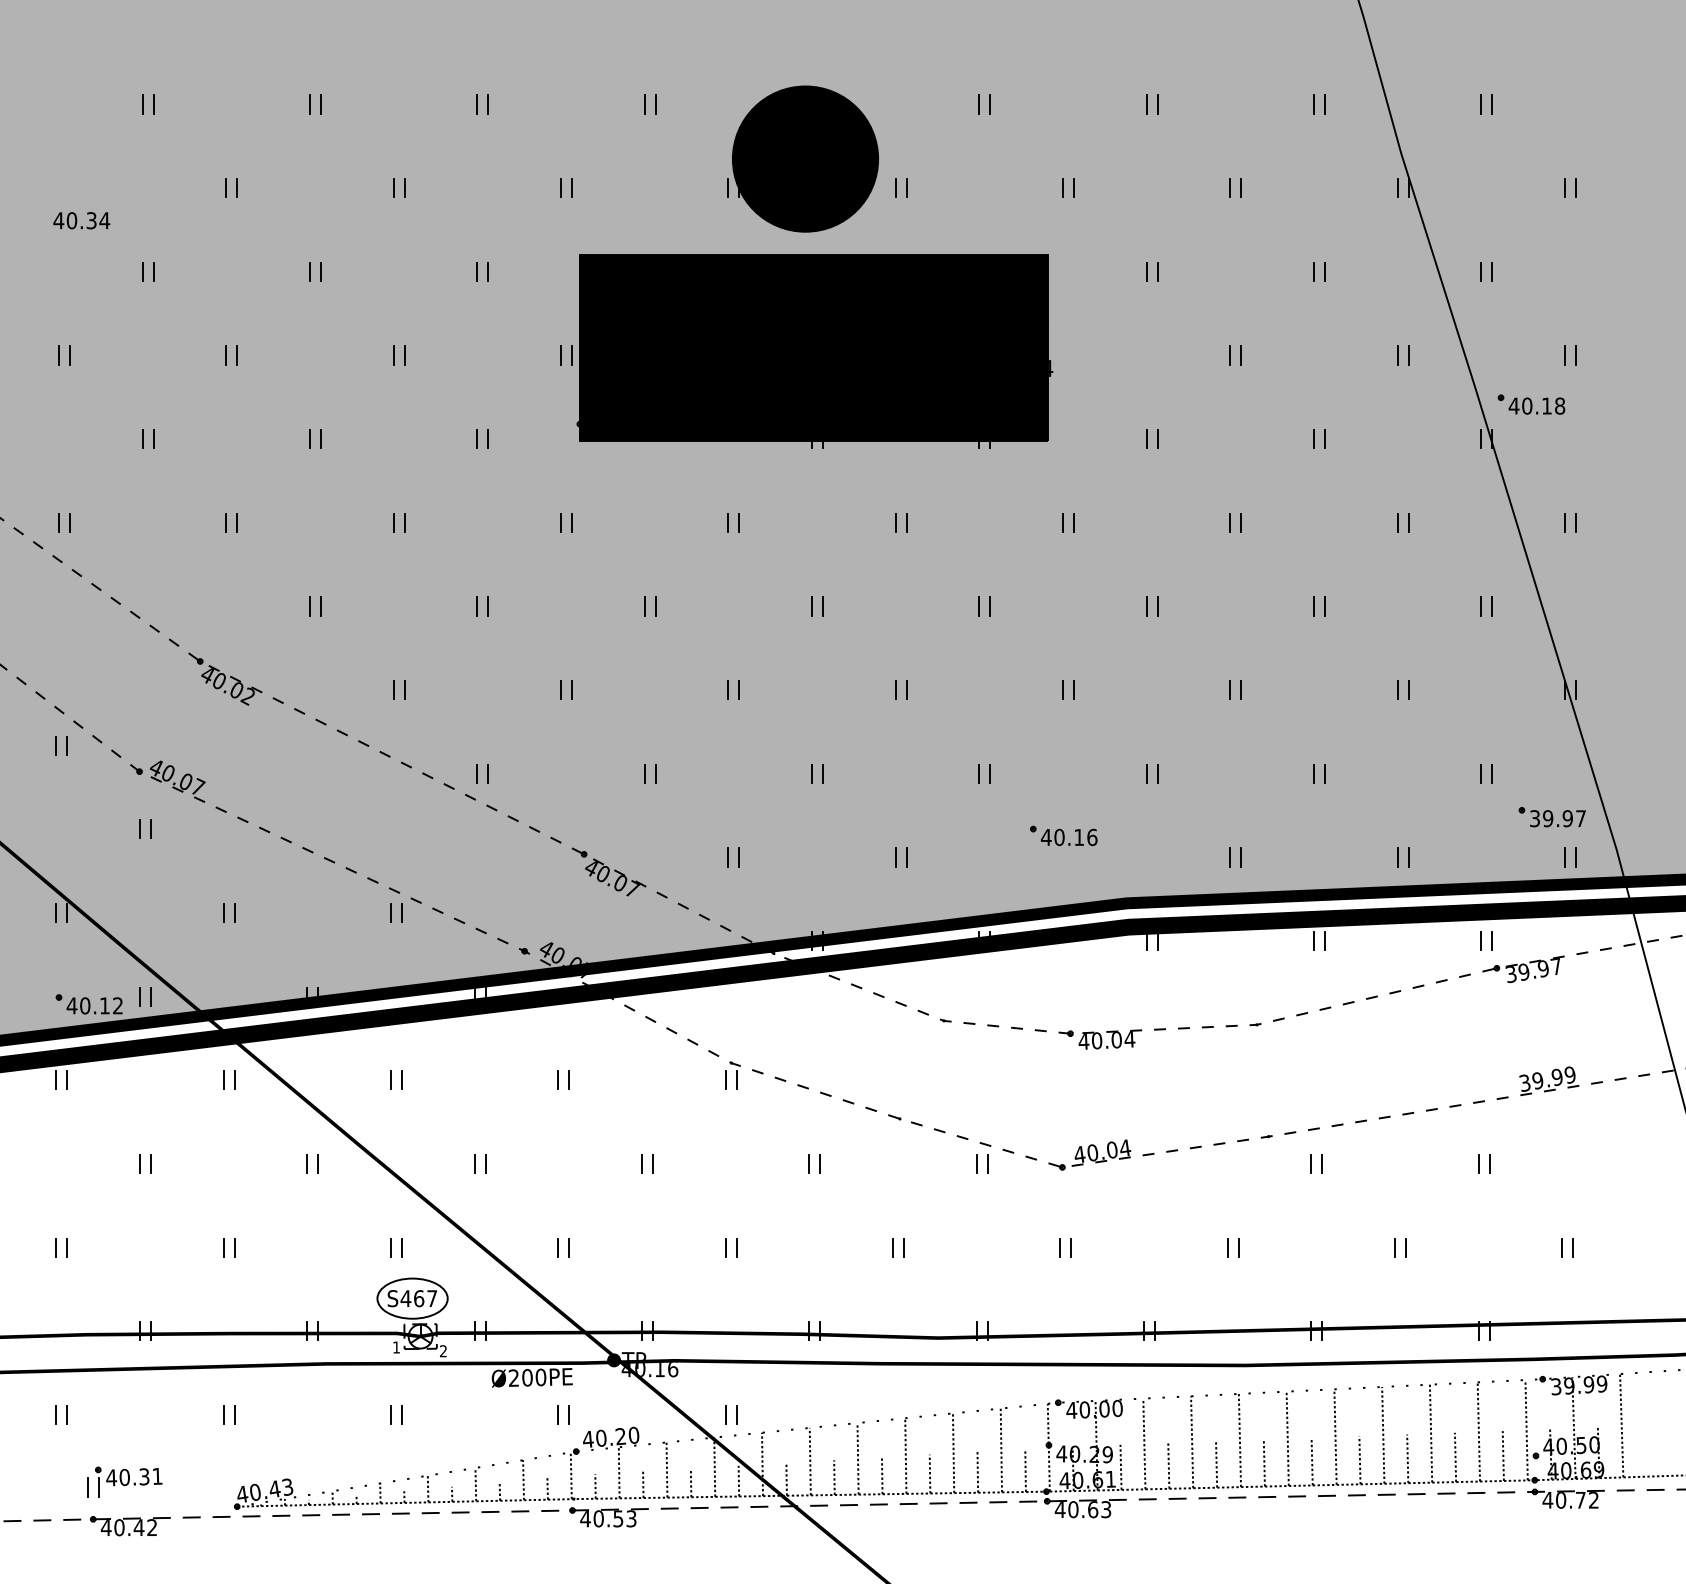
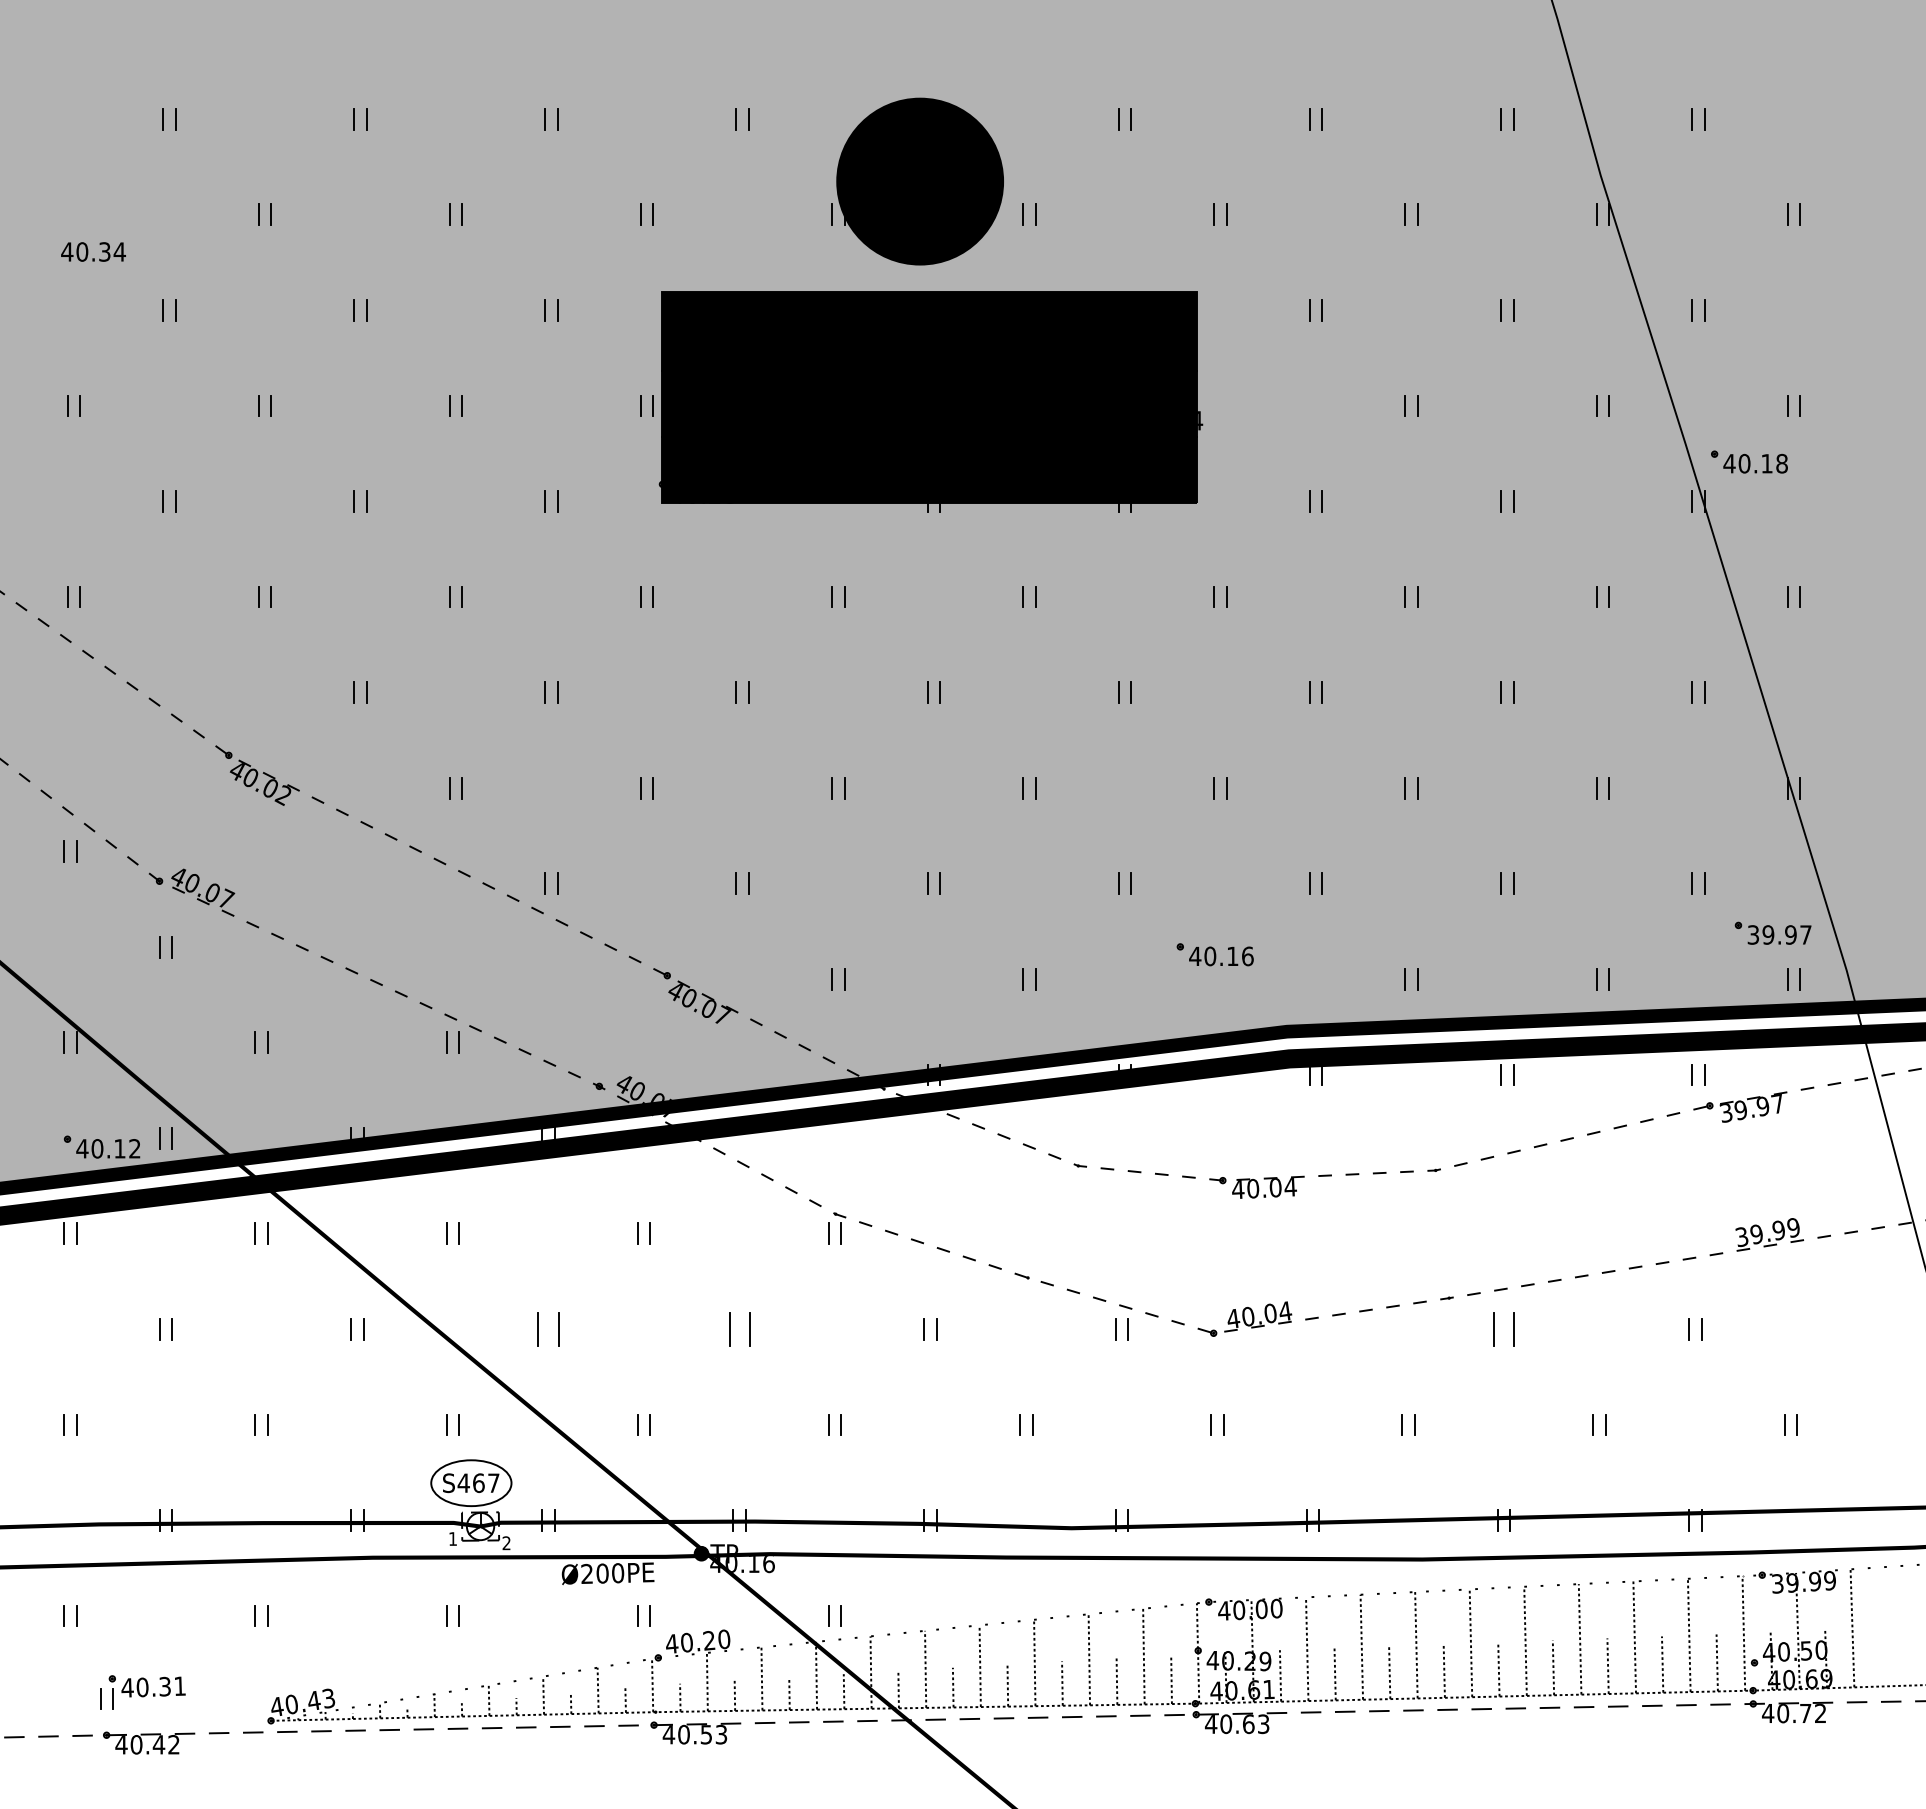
part: (480, 1164) -> (548, 1329), size x1.6
part: (647, 1164) -> (739, 1329), size x1.6
part: (1316, 1164) -> (1503, 1329), size x1.6

